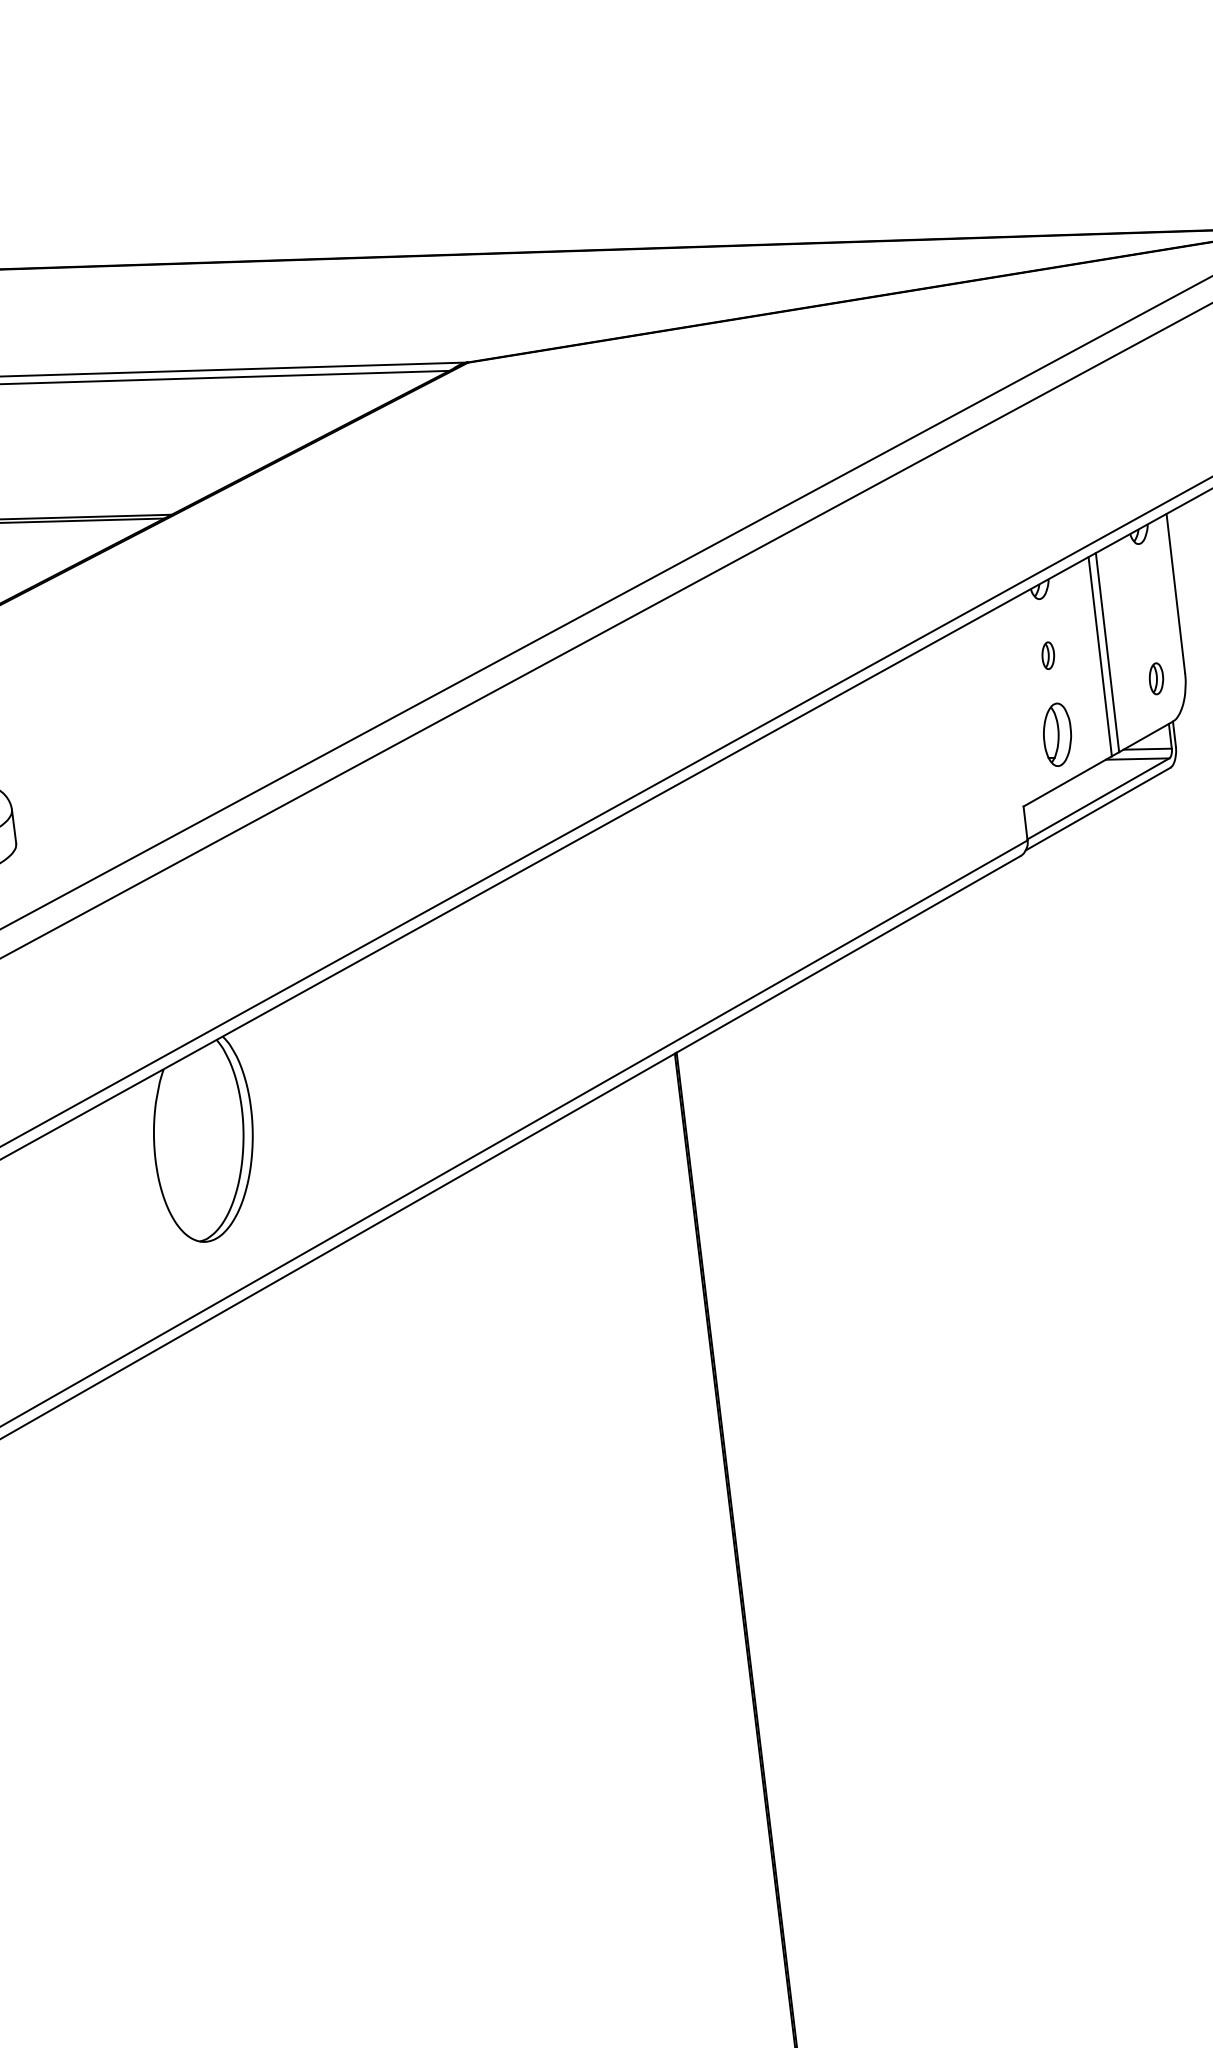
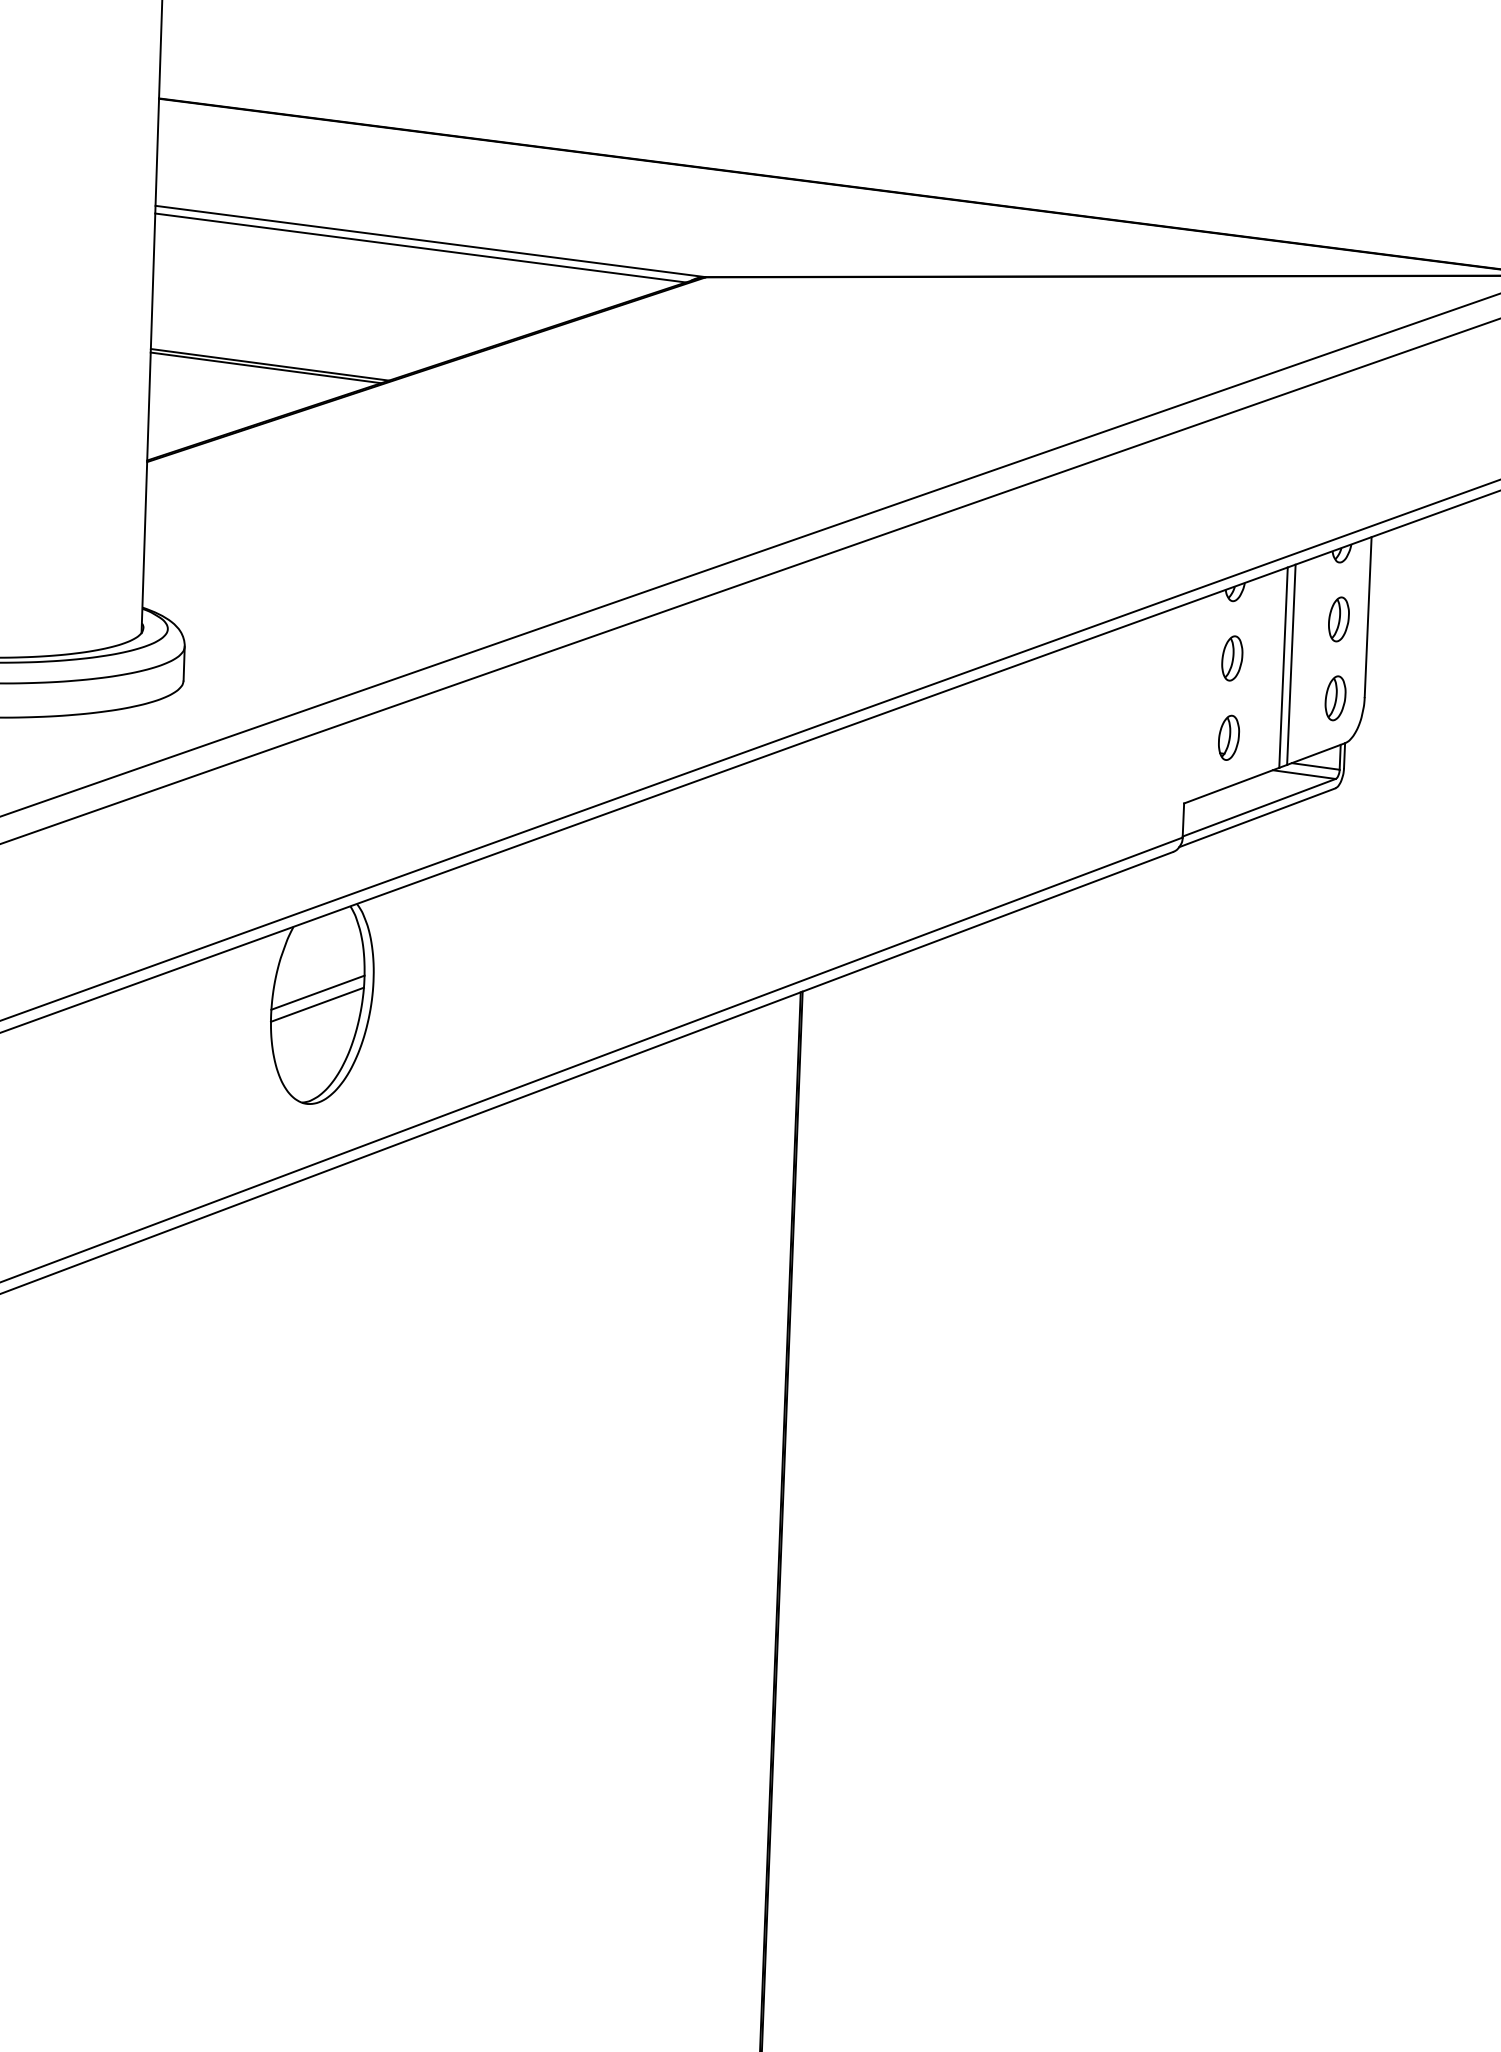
part: (1146, 600) -> (1338, 619), added
part: (1048, 655) -> (1232, 658), size x1.67
part: (1156, 678) -> (1335, 698), size x1.43
part: (1056, 734) -> (1228, 737), size x0.71
line: (197, 1130) -> (317, 992), added
line: (199, 1142) -> (317, 1004), added

